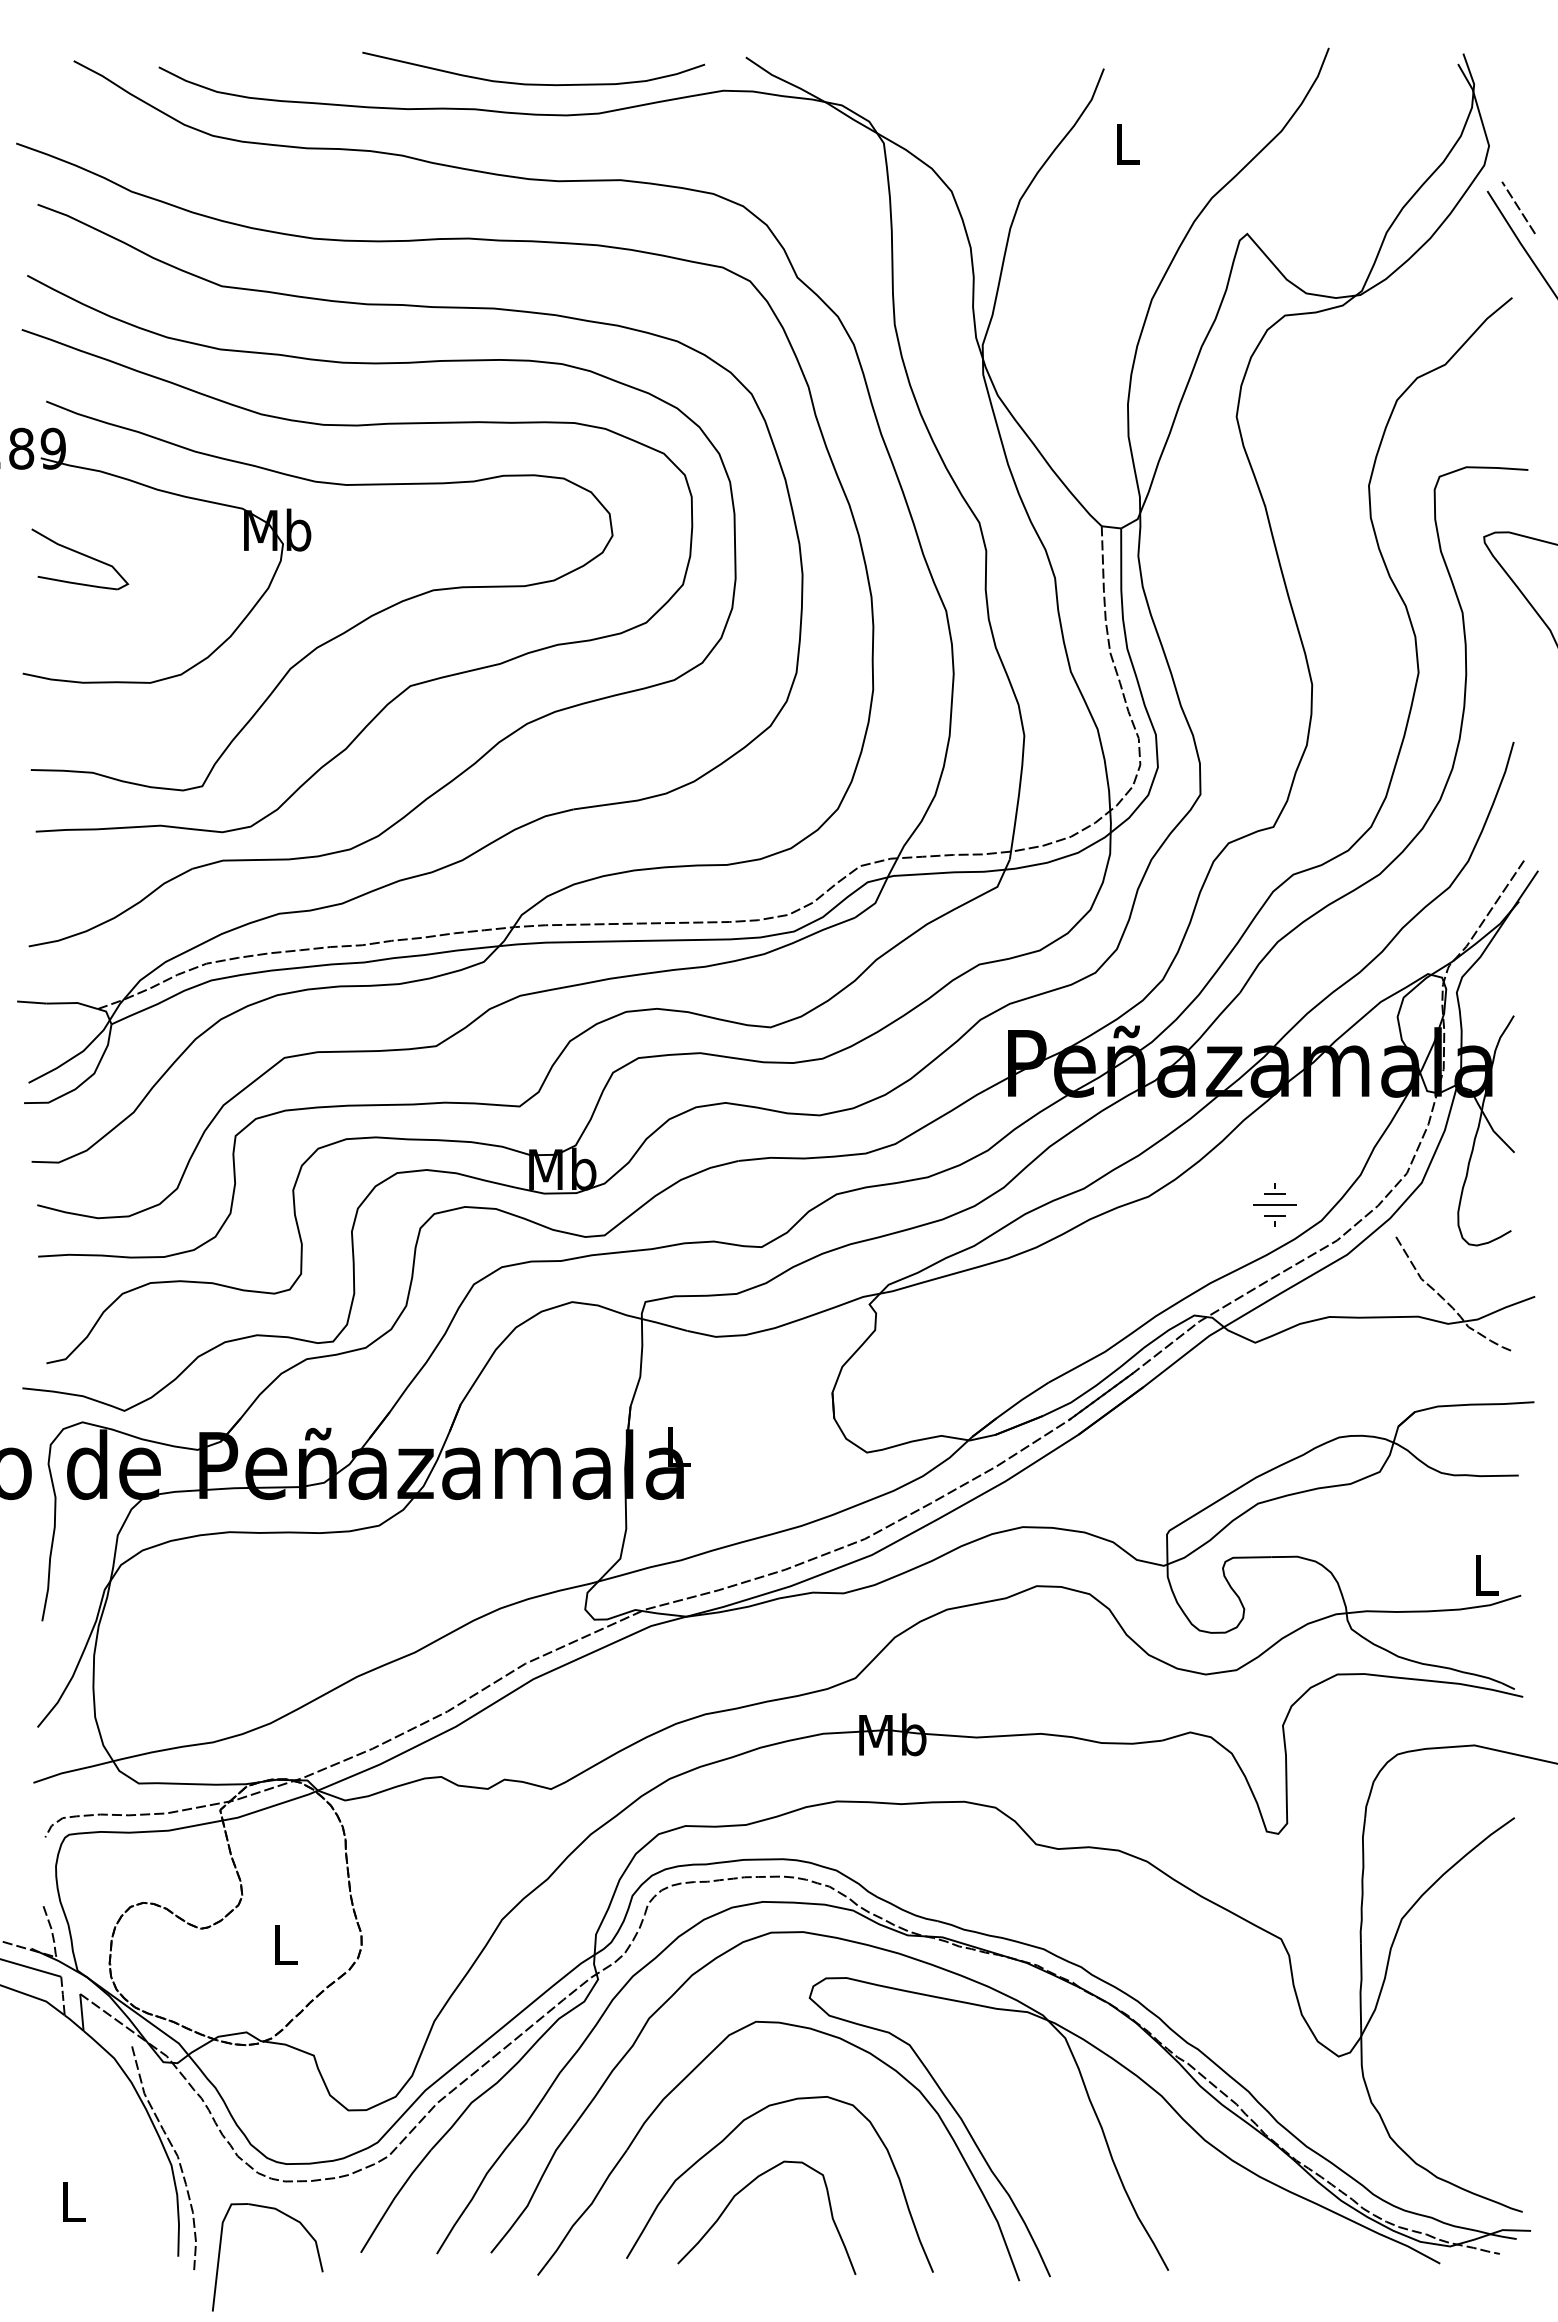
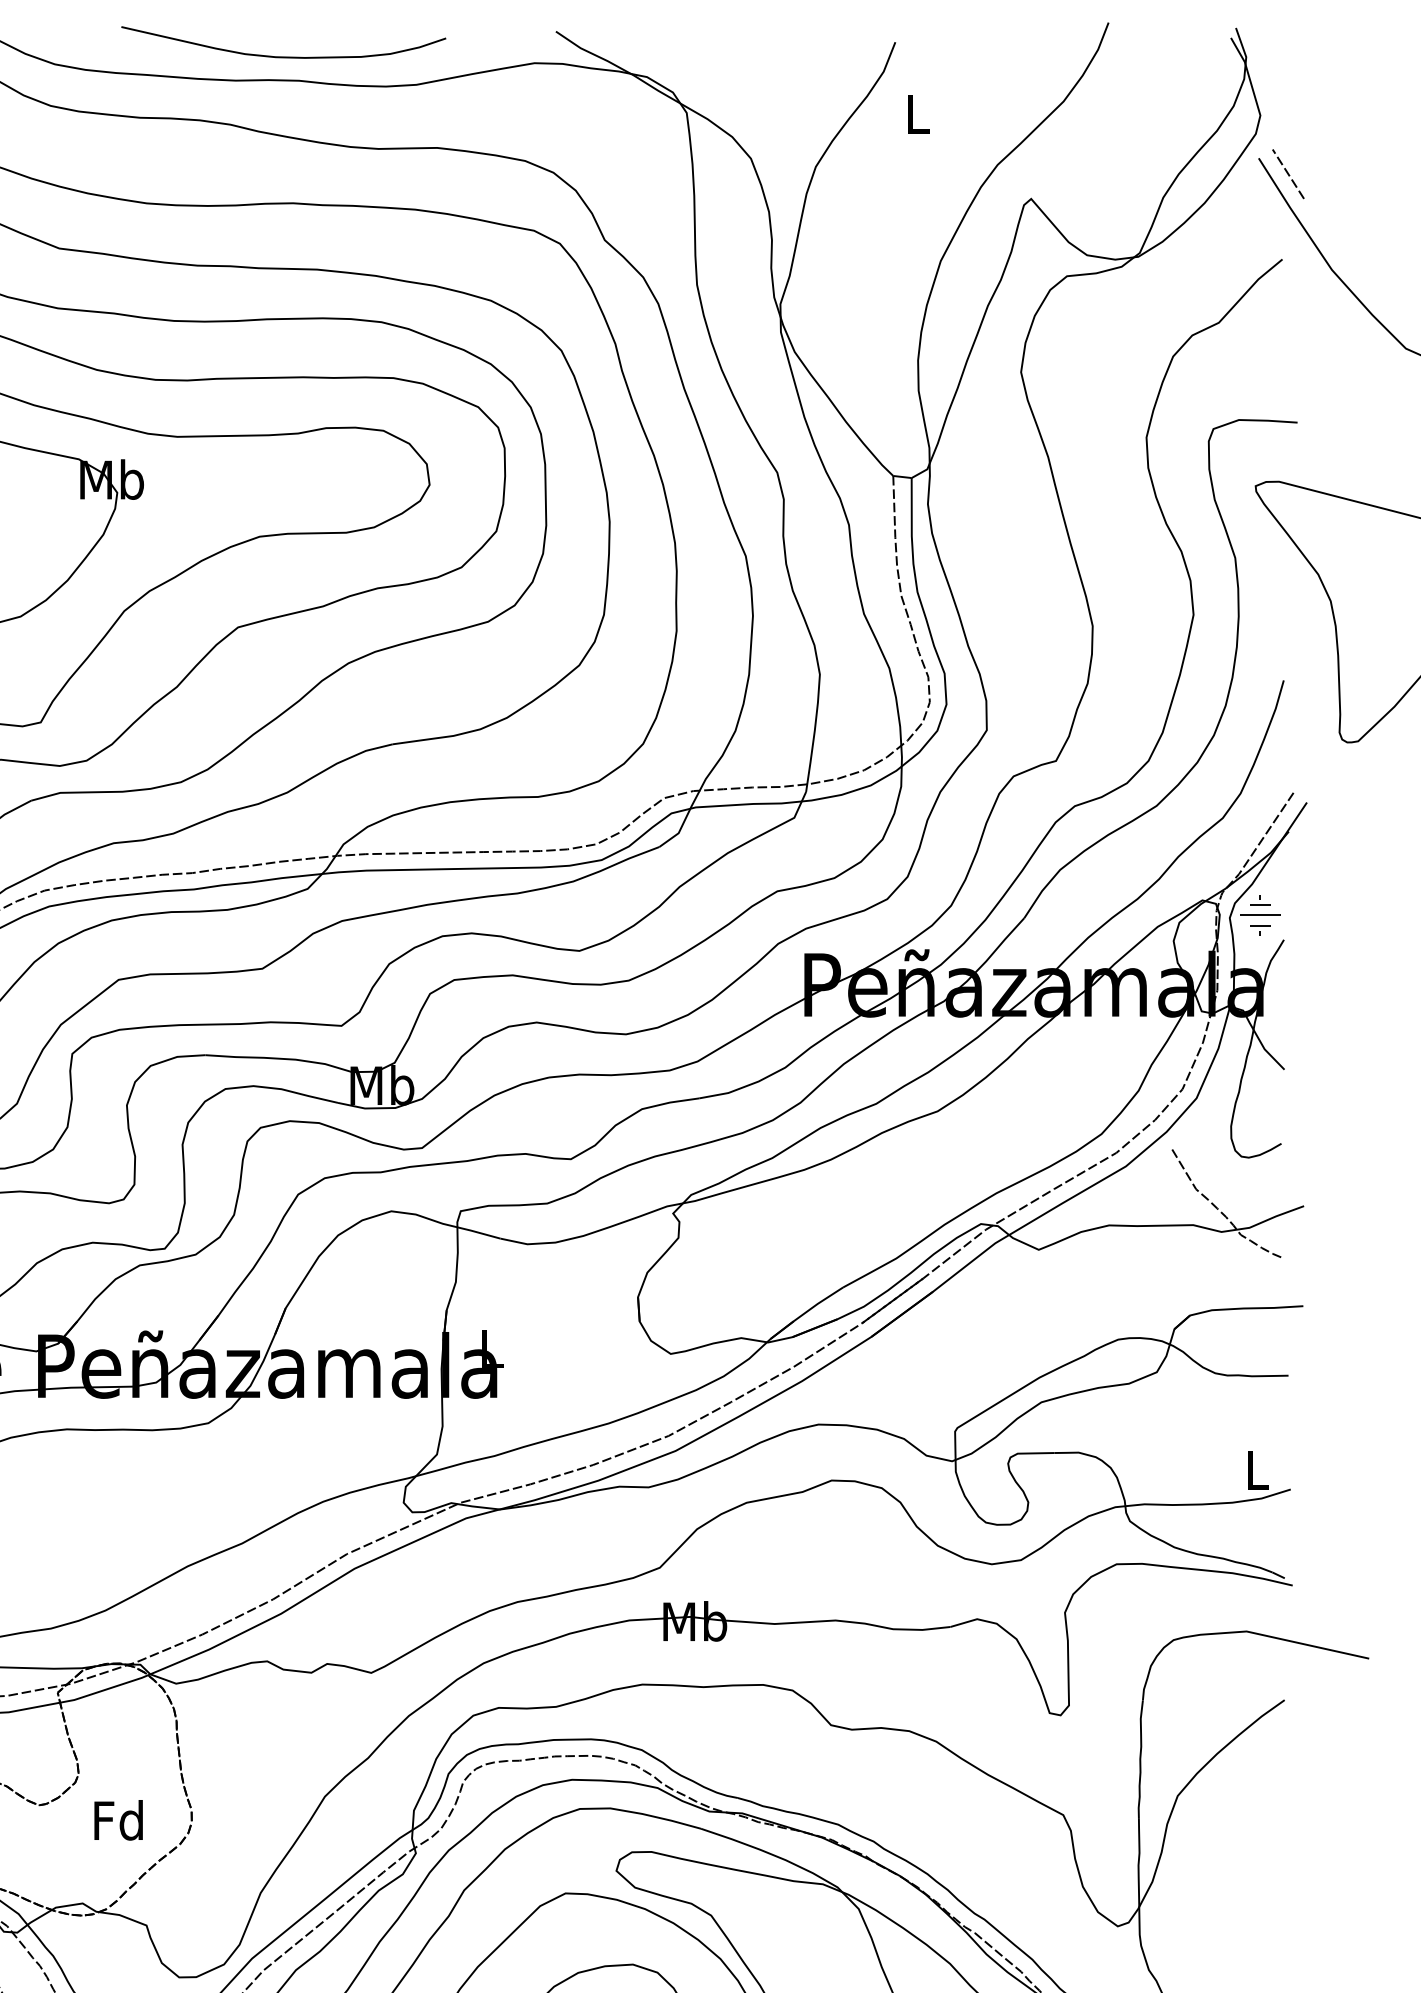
curve: (533, 83) -> (283, 56), moved
part: (1274, 1204) -> (1259, 915), moved
text: (284, 1944) -> (118, 1820), L -> Fd

